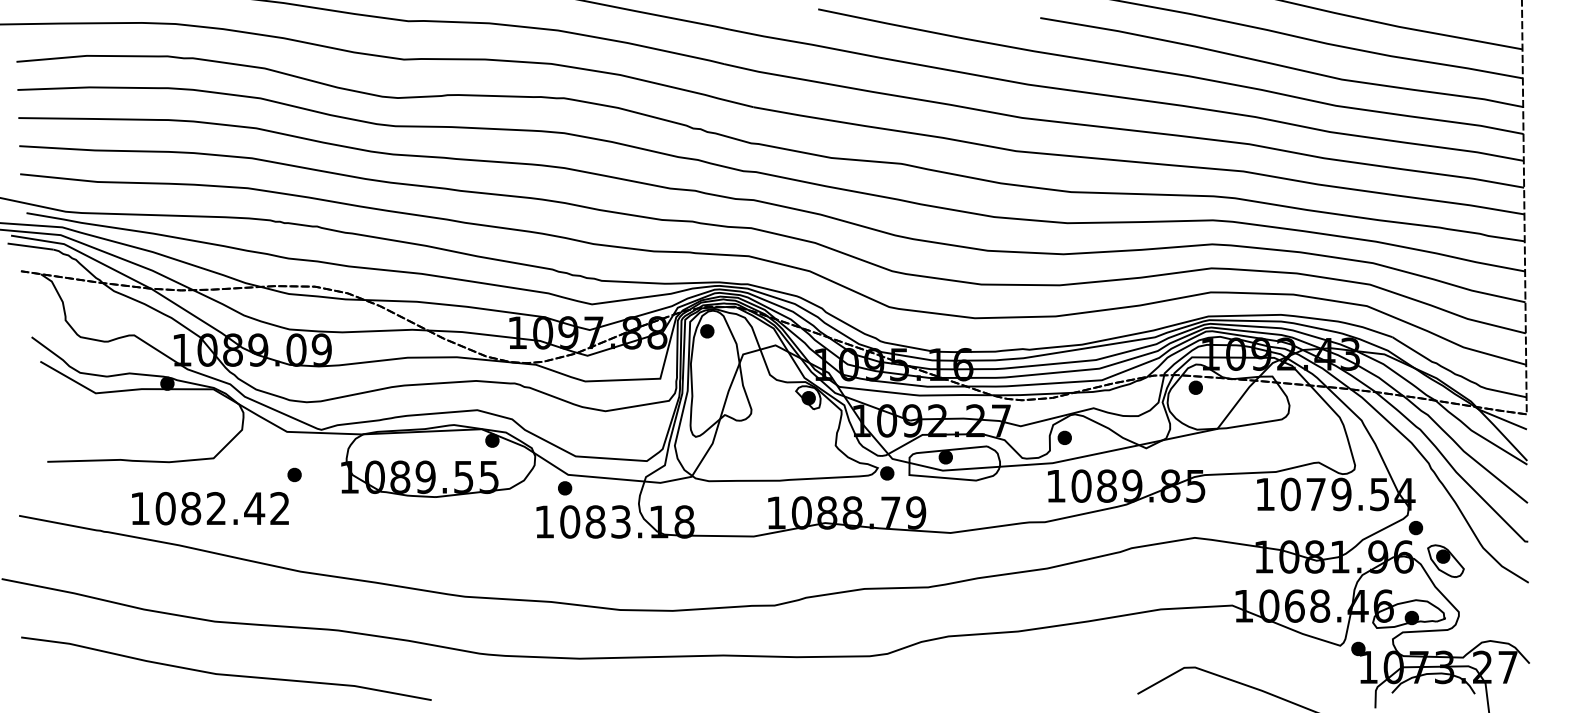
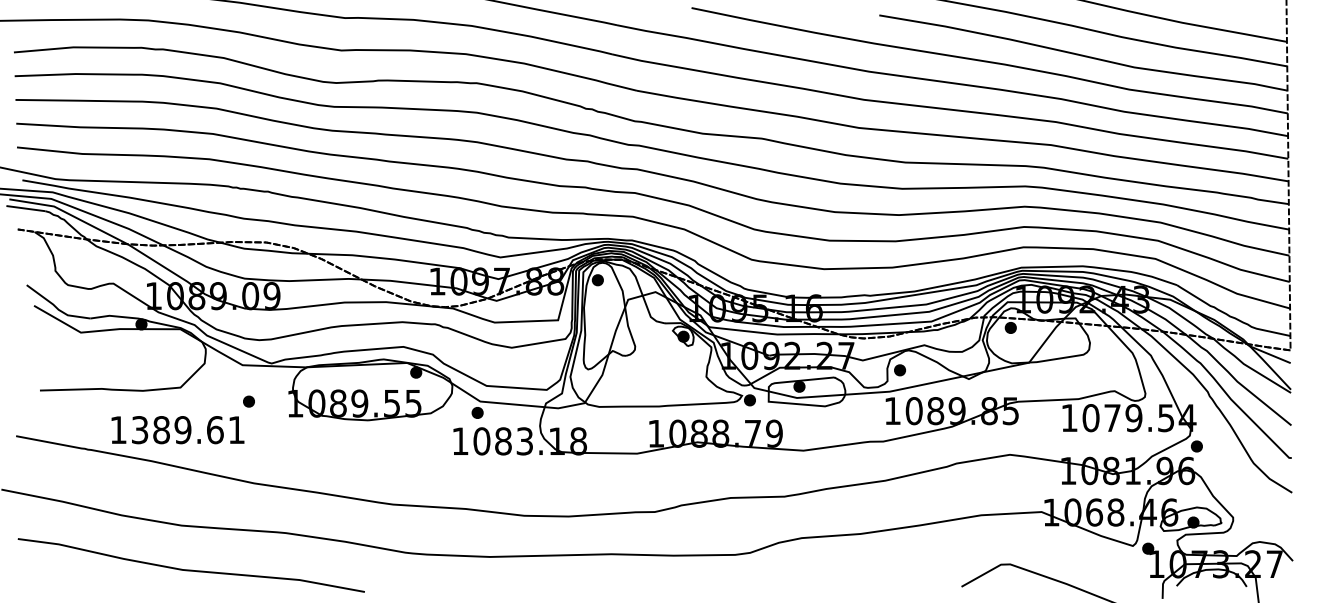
text: (222, 508) -> (188, 429), 1082.42 -> 1389.61
part: (1445, 560) -> (1221, 473), removed

